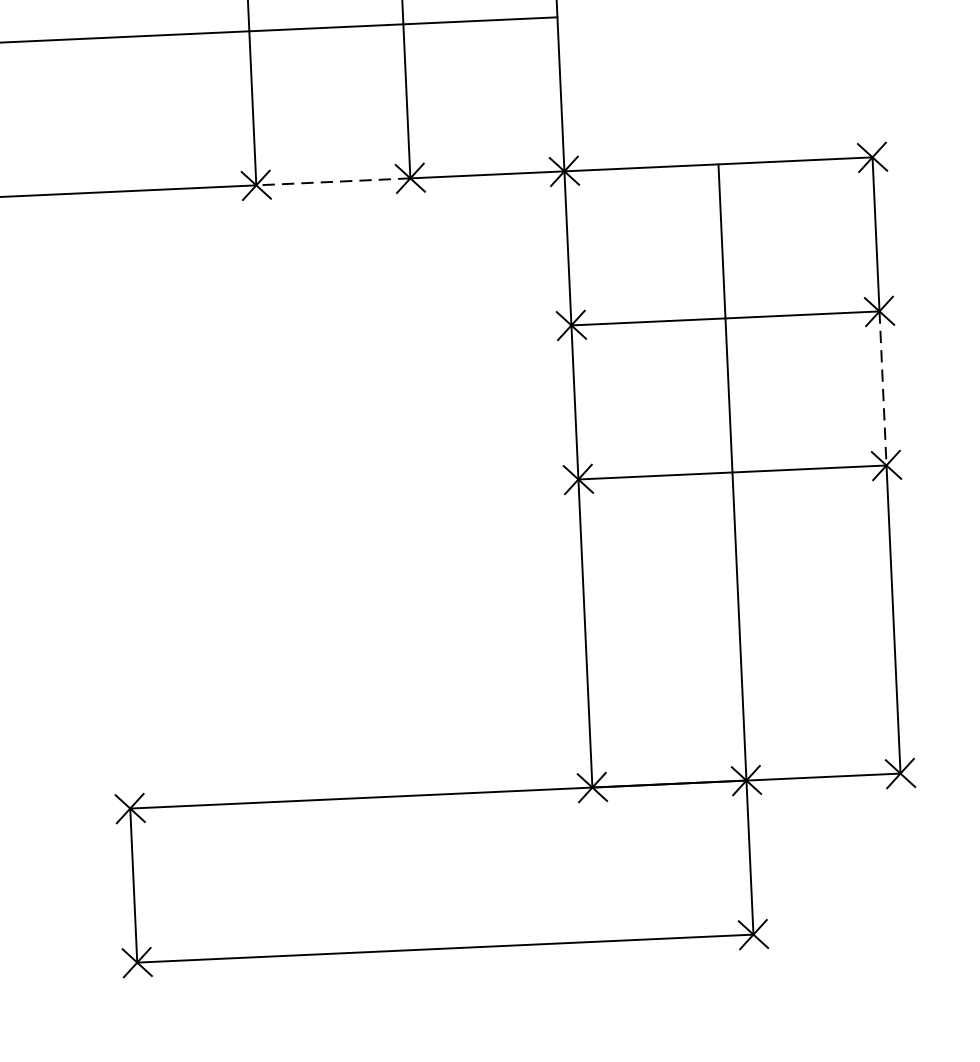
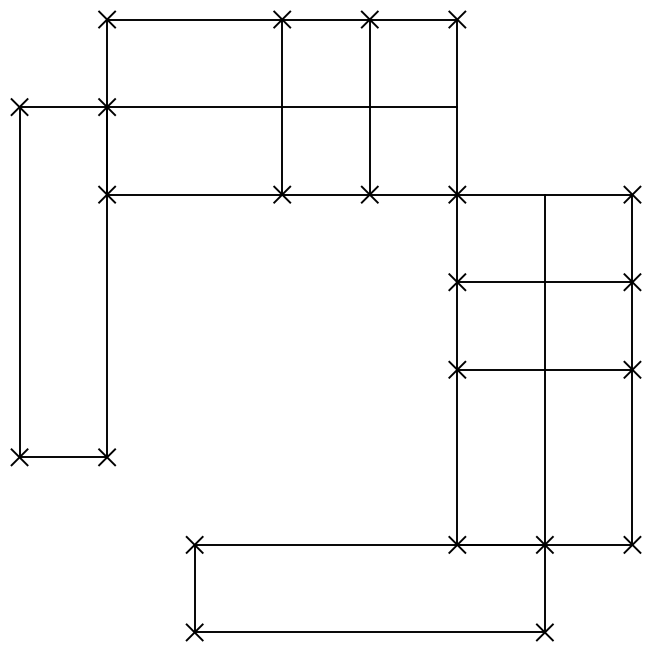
line: (334, 181) -> (326, 194), dashed -> solid
line: (883, 389) -> (632, 326), dashed -> solid

